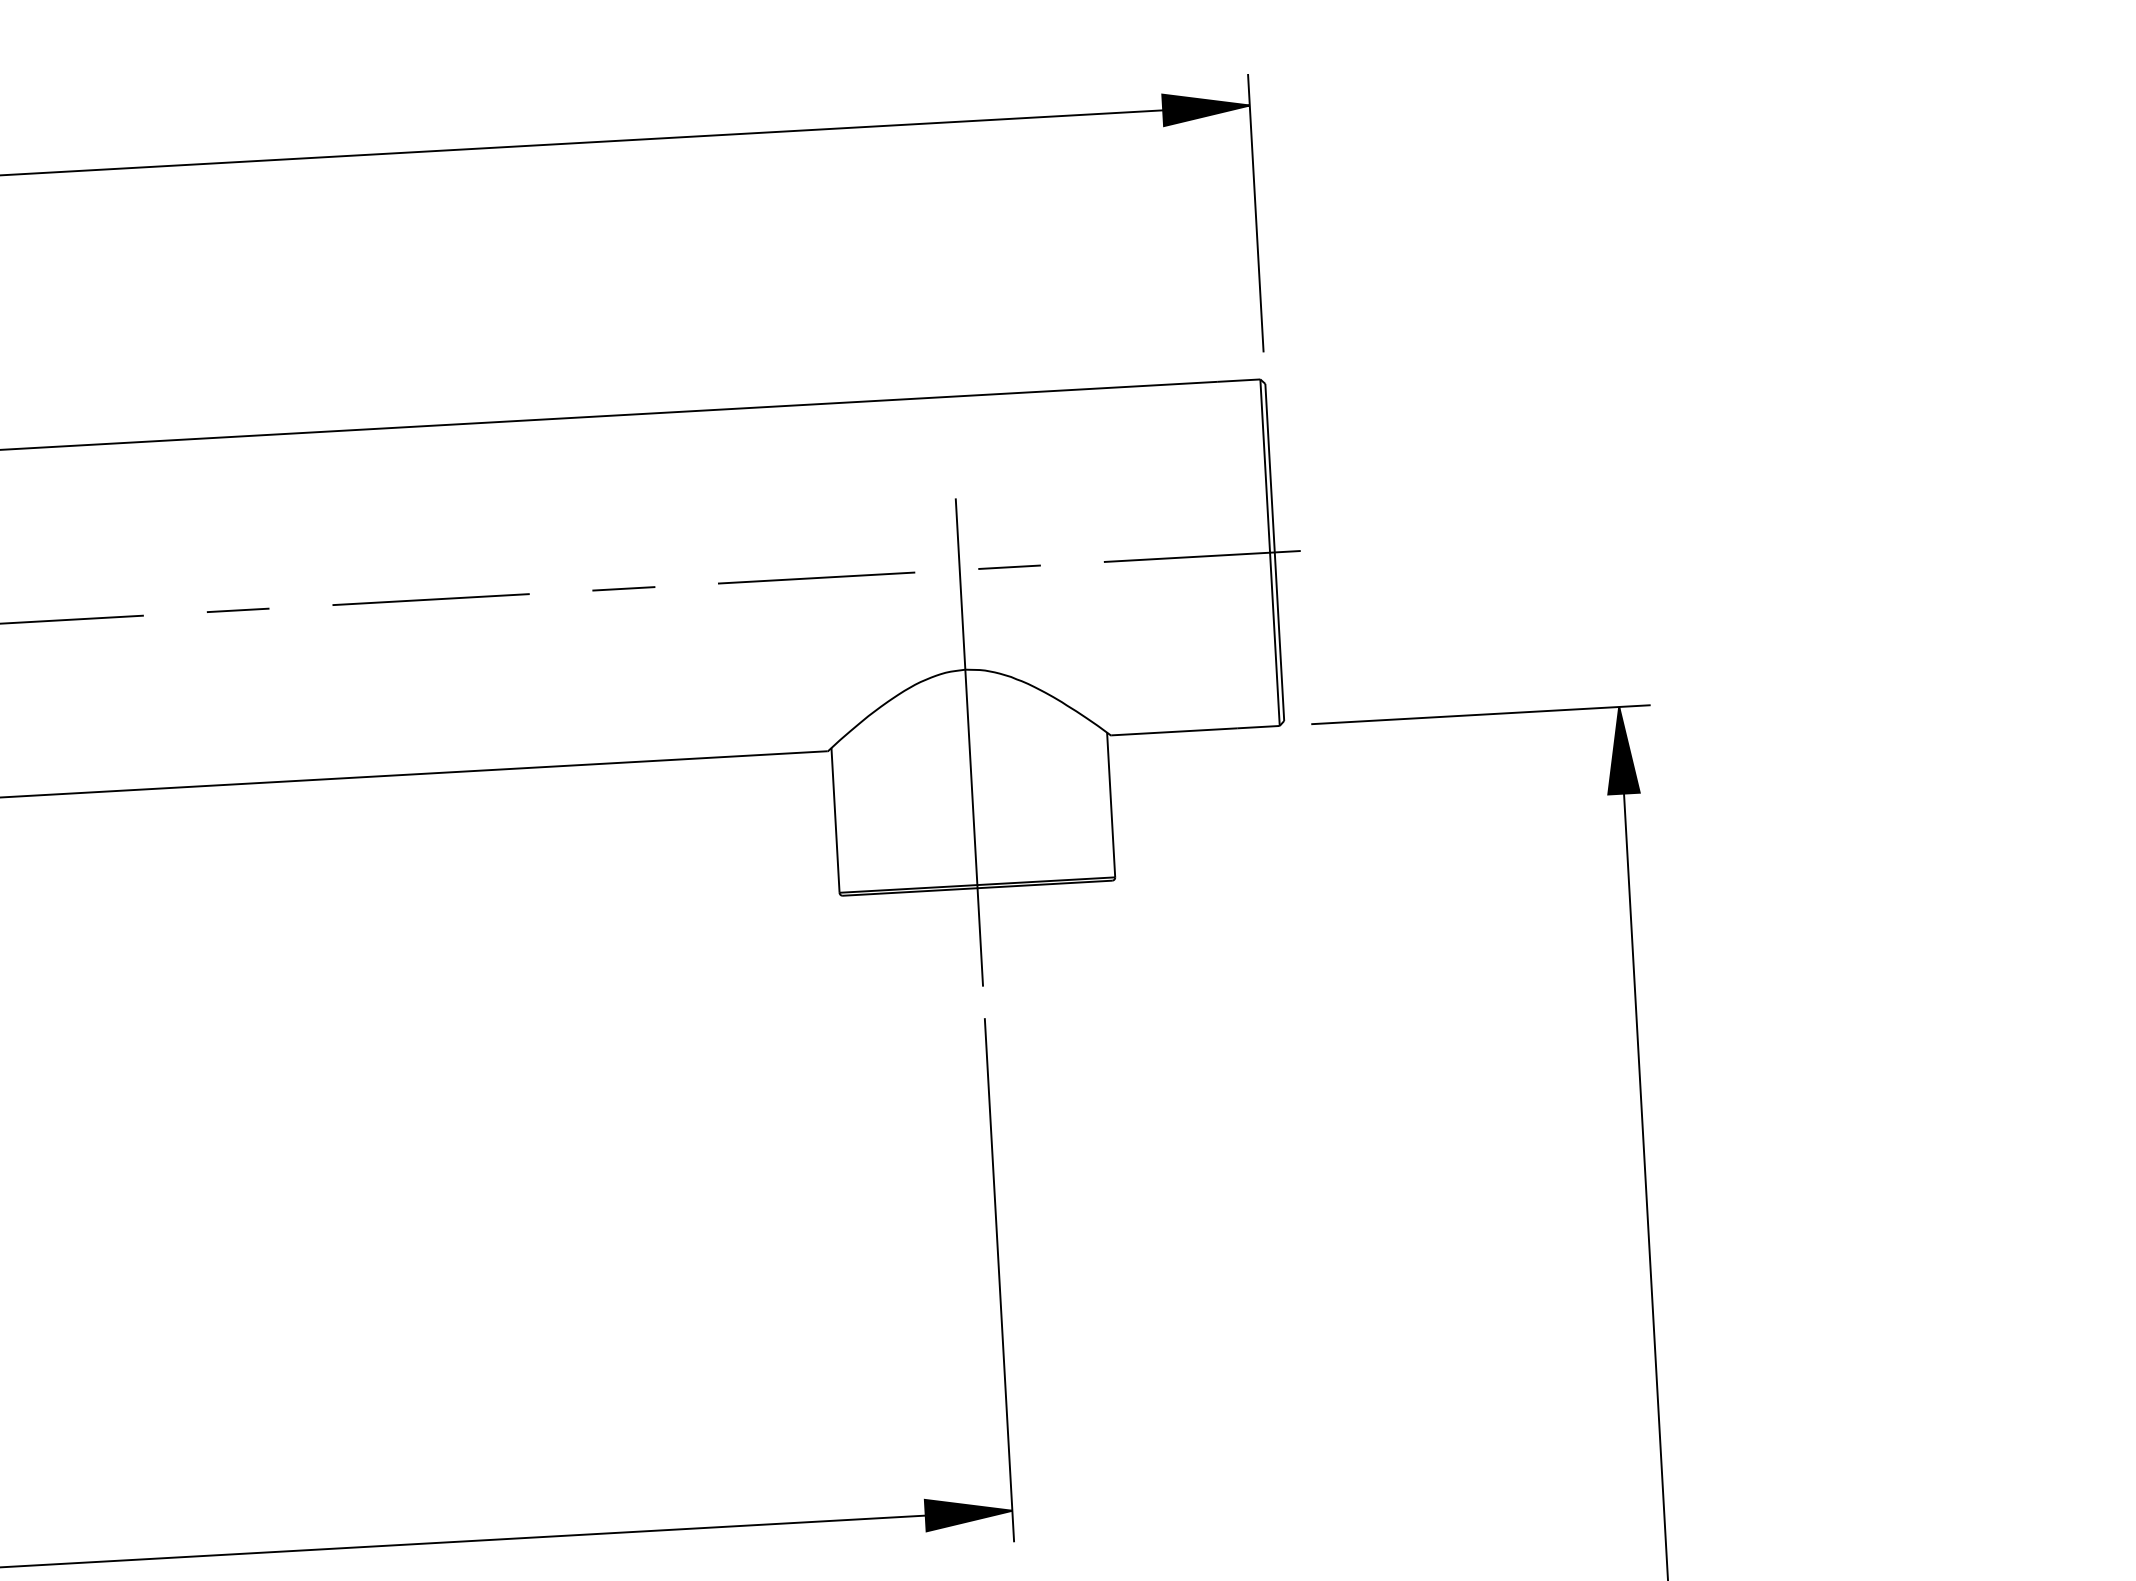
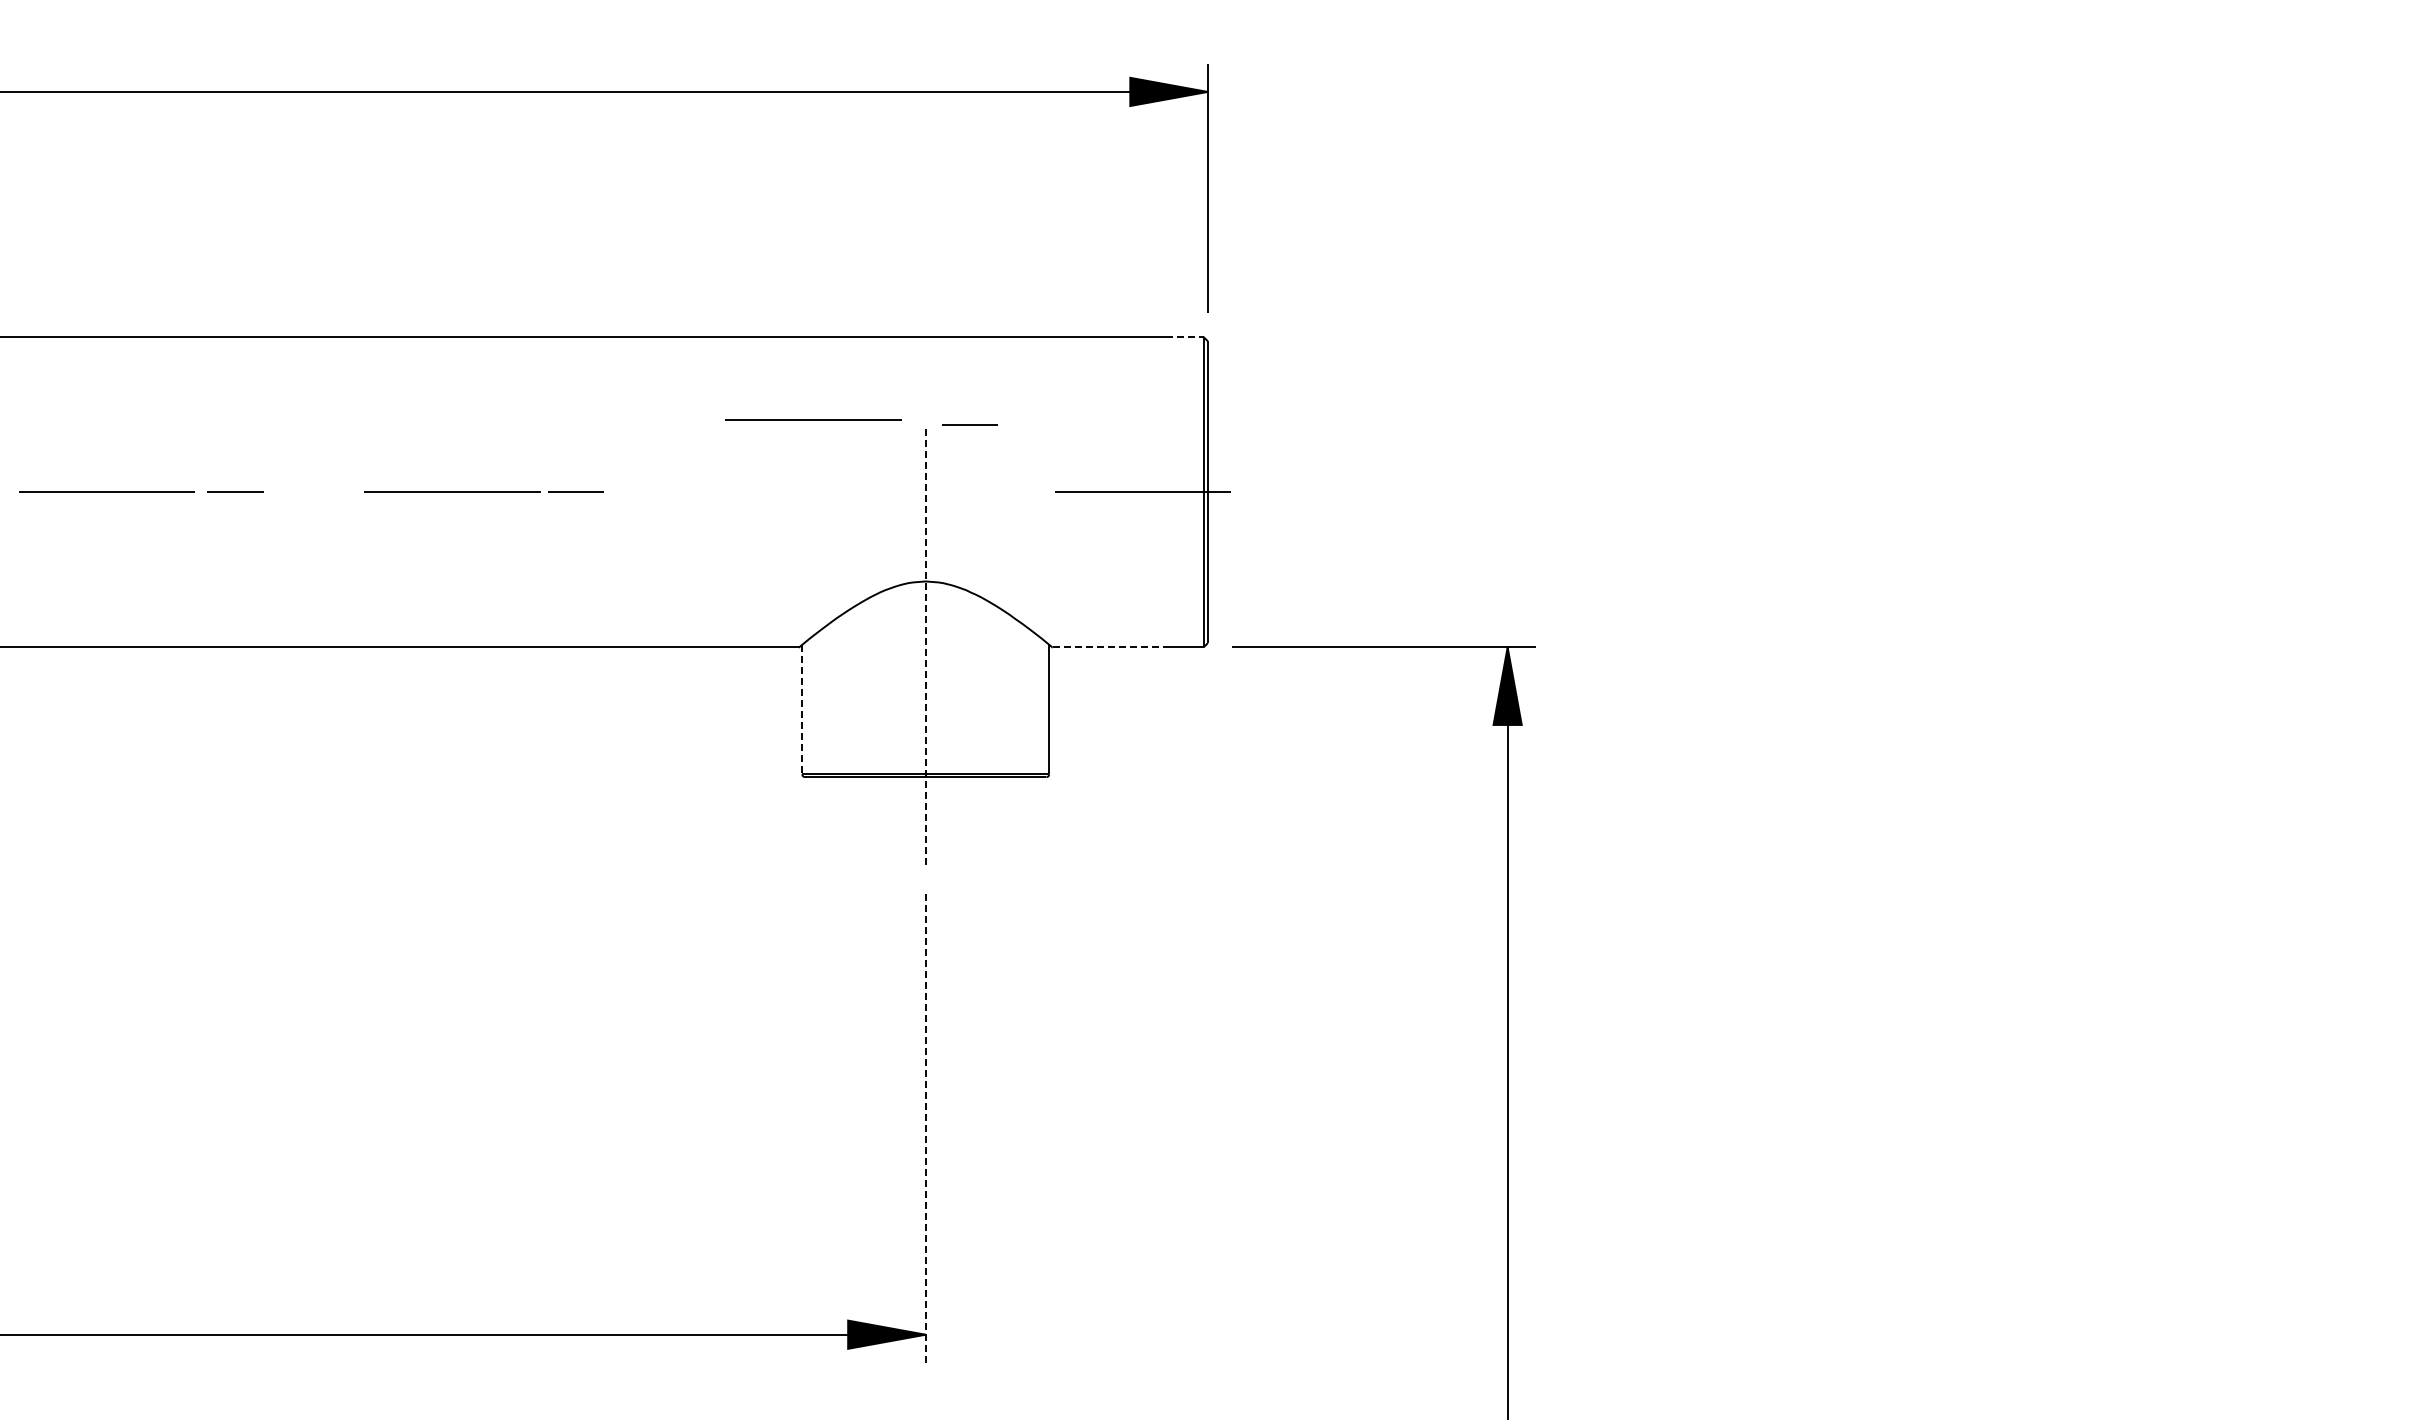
line: (1240, 381) -> (1185, 337), solid -> dashed
line: (1008, 566) -> (969, 424), moved
line: (816, 577) -> (813, 419), moved
line: (623, 588) -> (575, 491), moved
line: (238, 609) -> (235, 491), moved
line: (1174, 731) -> (1109, 647), solid -> dashed
line: (969, 742) -> (925, 646), solid -> dashed
line: (835, 820) -> (802, 709), solid -> dashed
line: (999, 1280) -> (925, 1128), solid -> dashed

